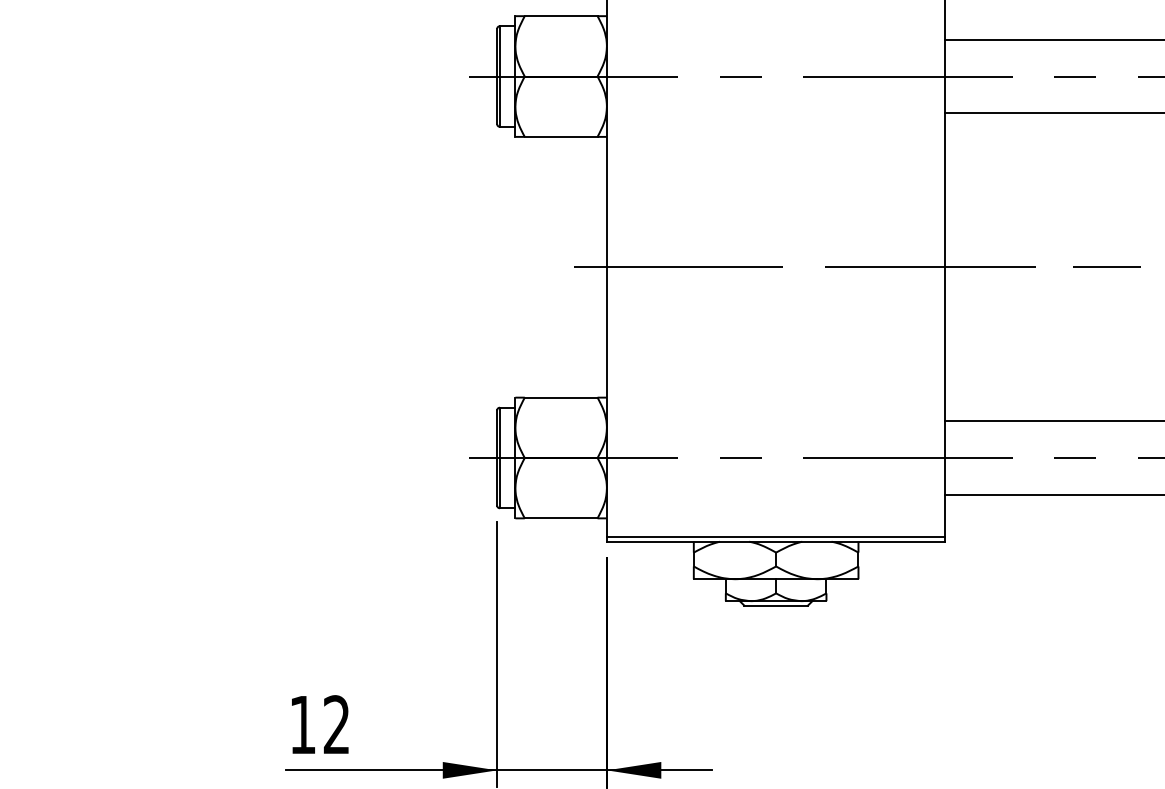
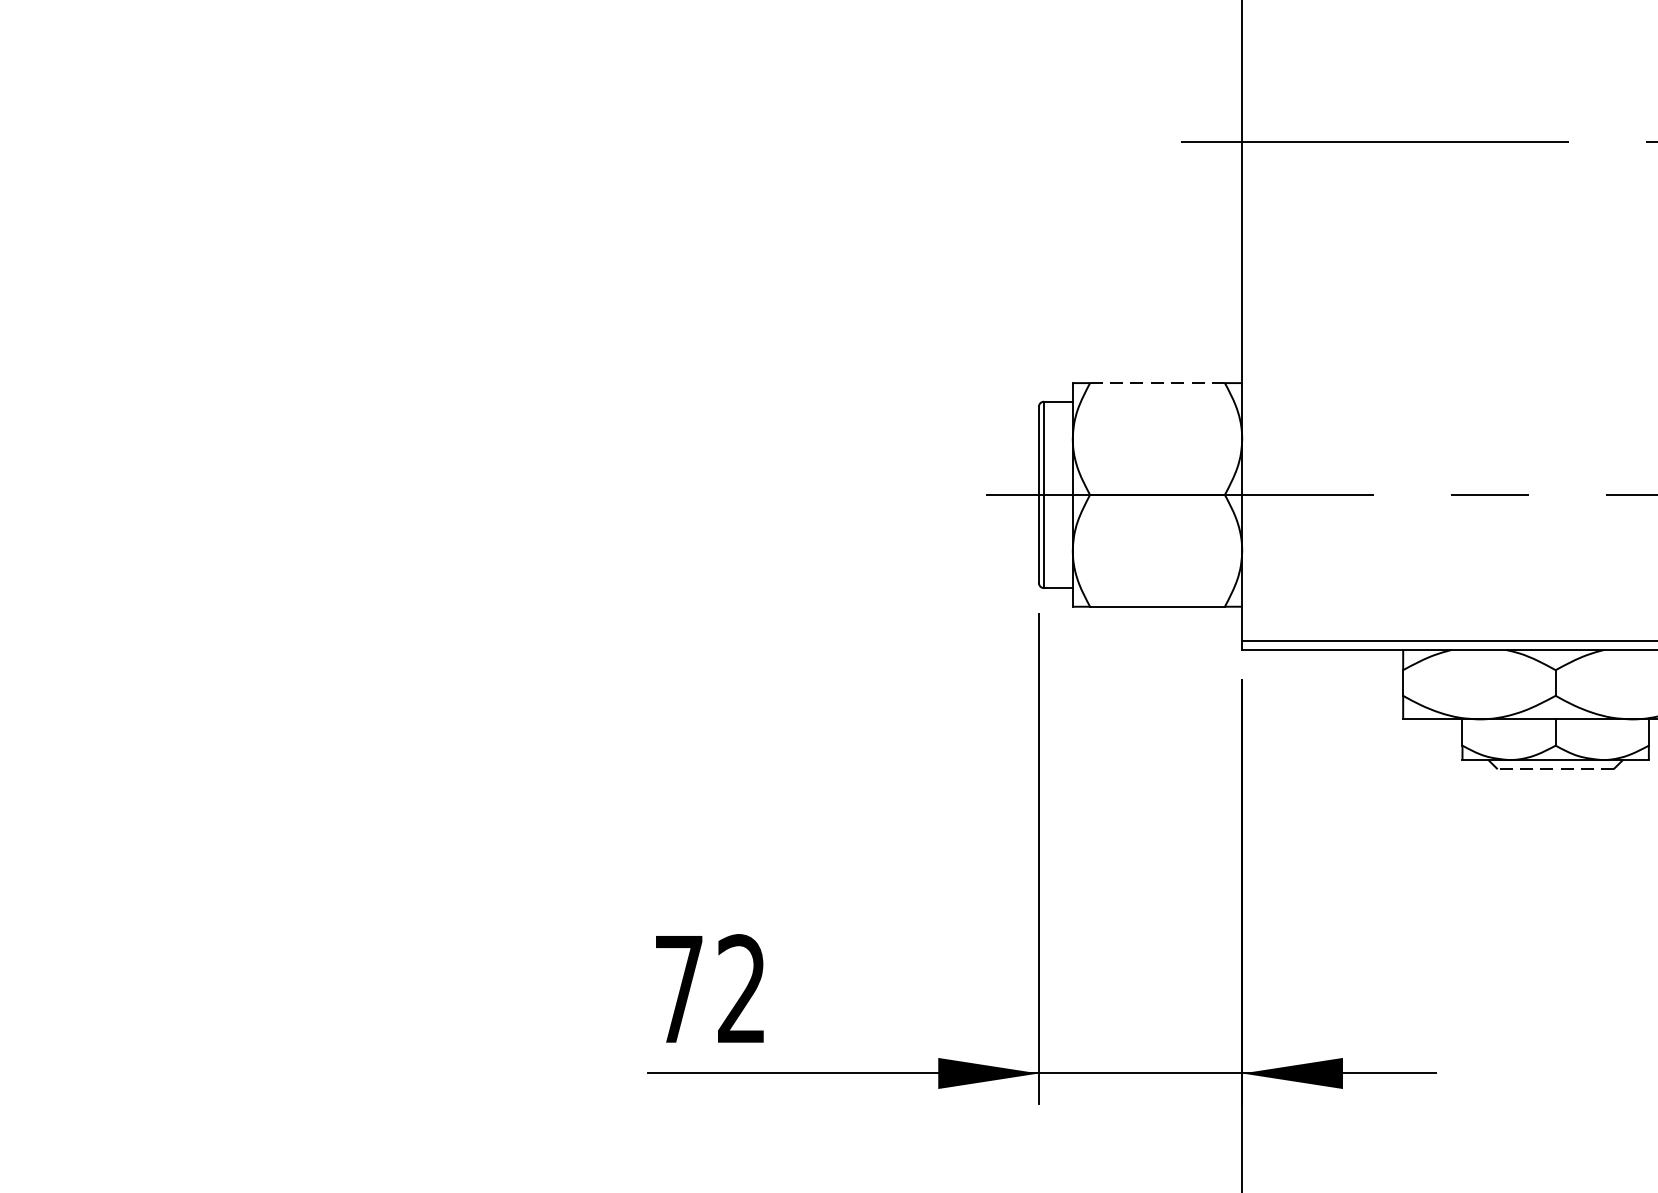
line: (560, 397) -> (1156, 382), solid -> dashed
line: (776, 605) -> (1556, 768), solid -> dashed
text: (302, 724) -> (678, 988), 12 -> 72

